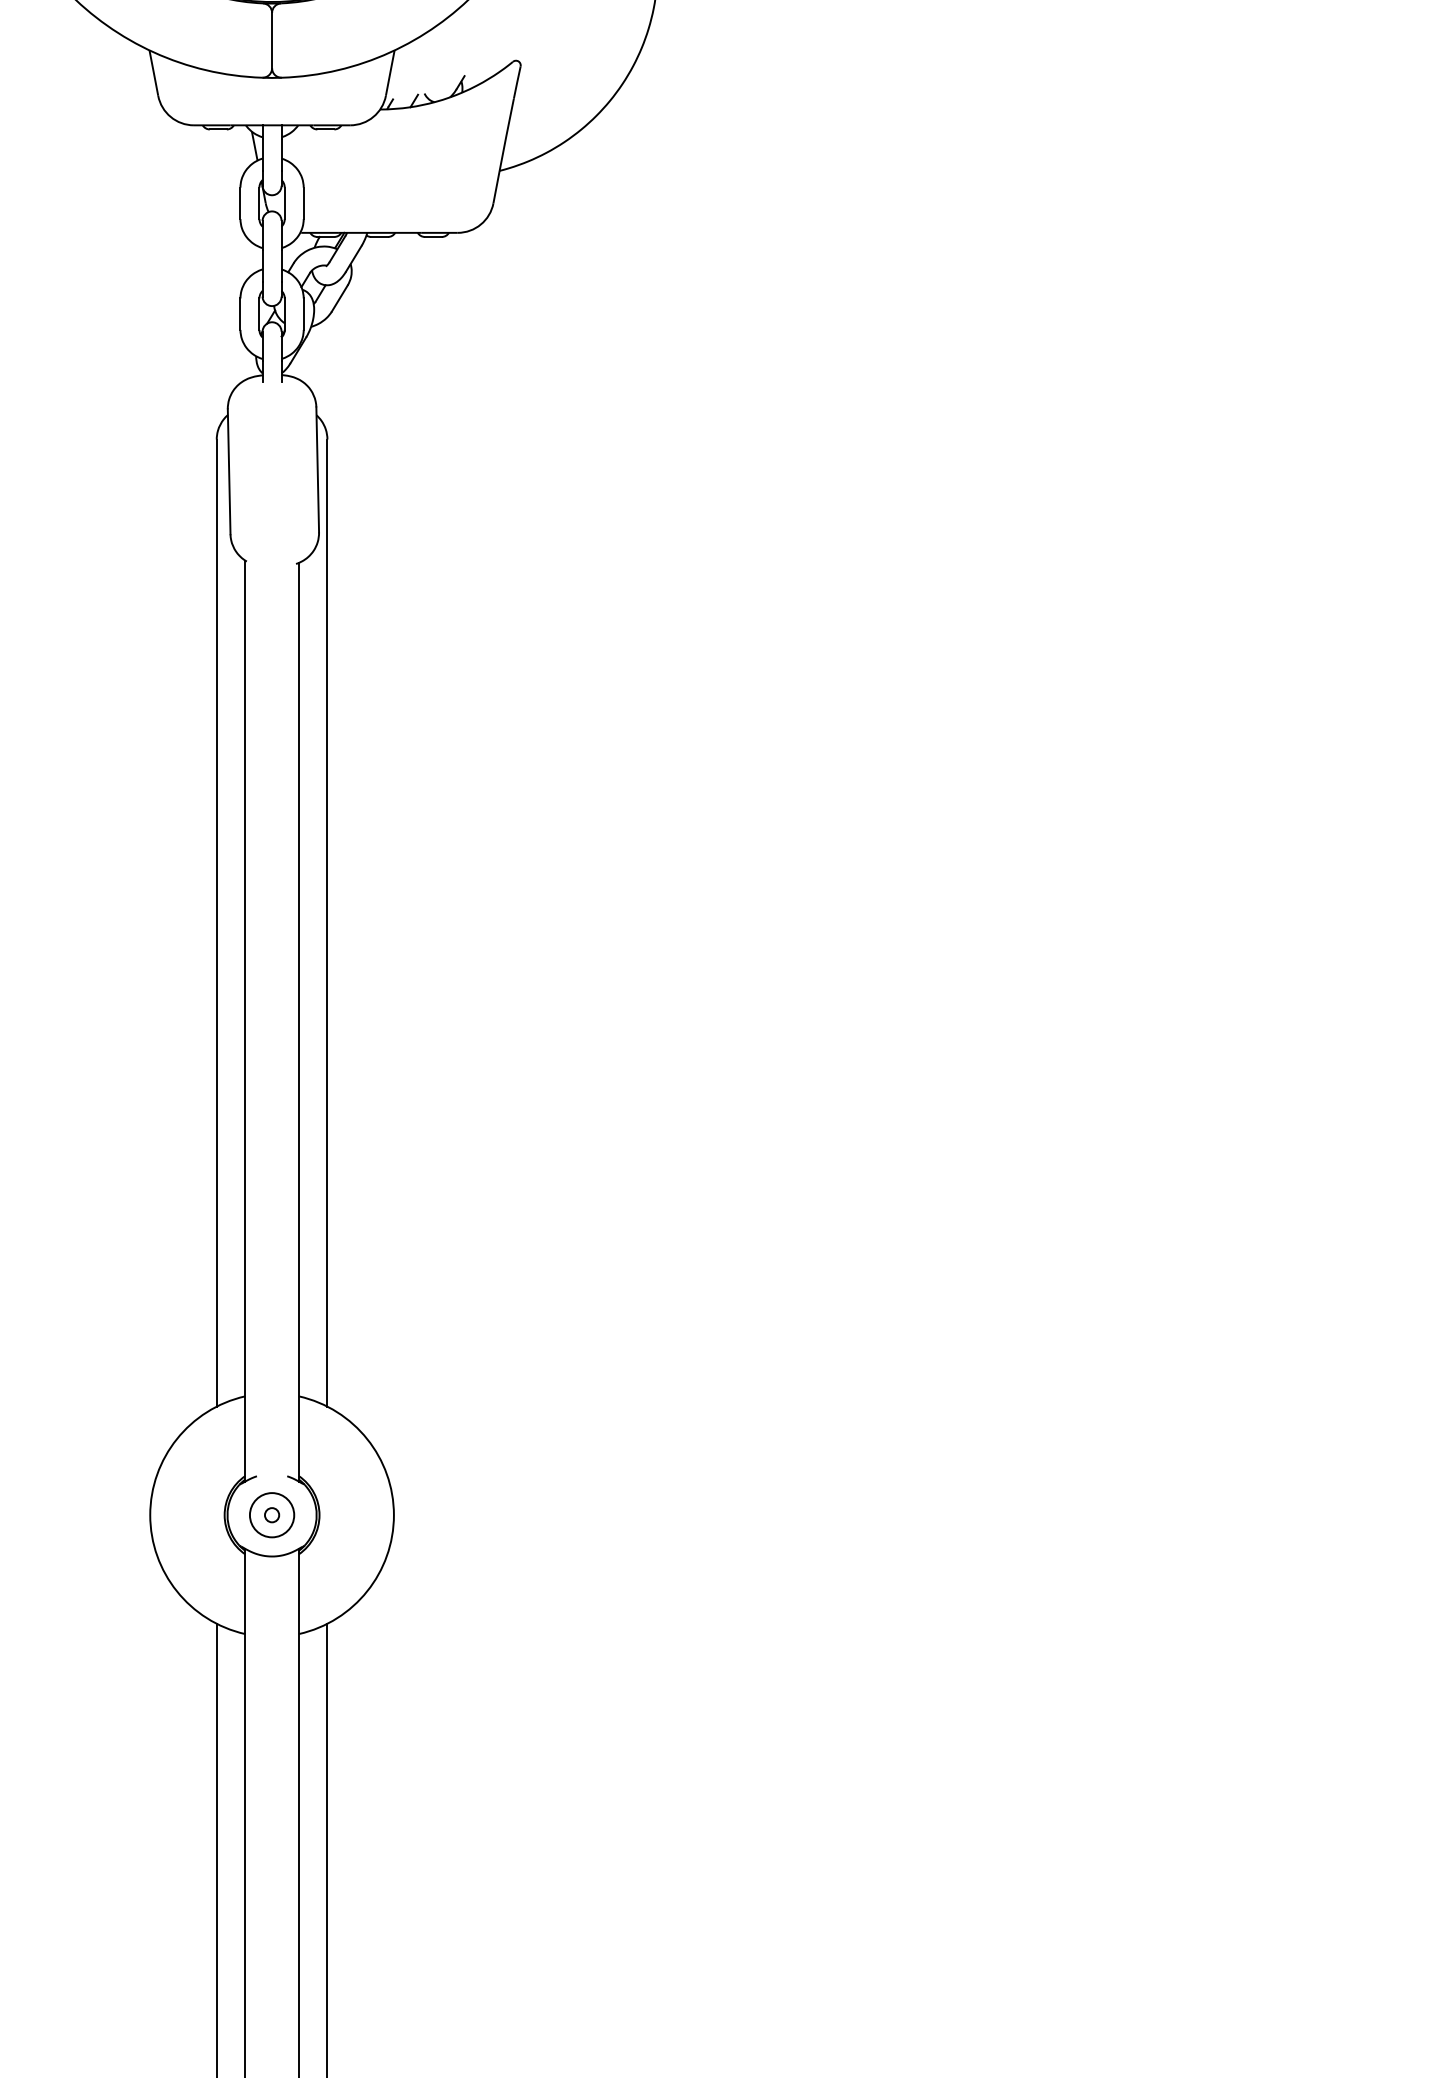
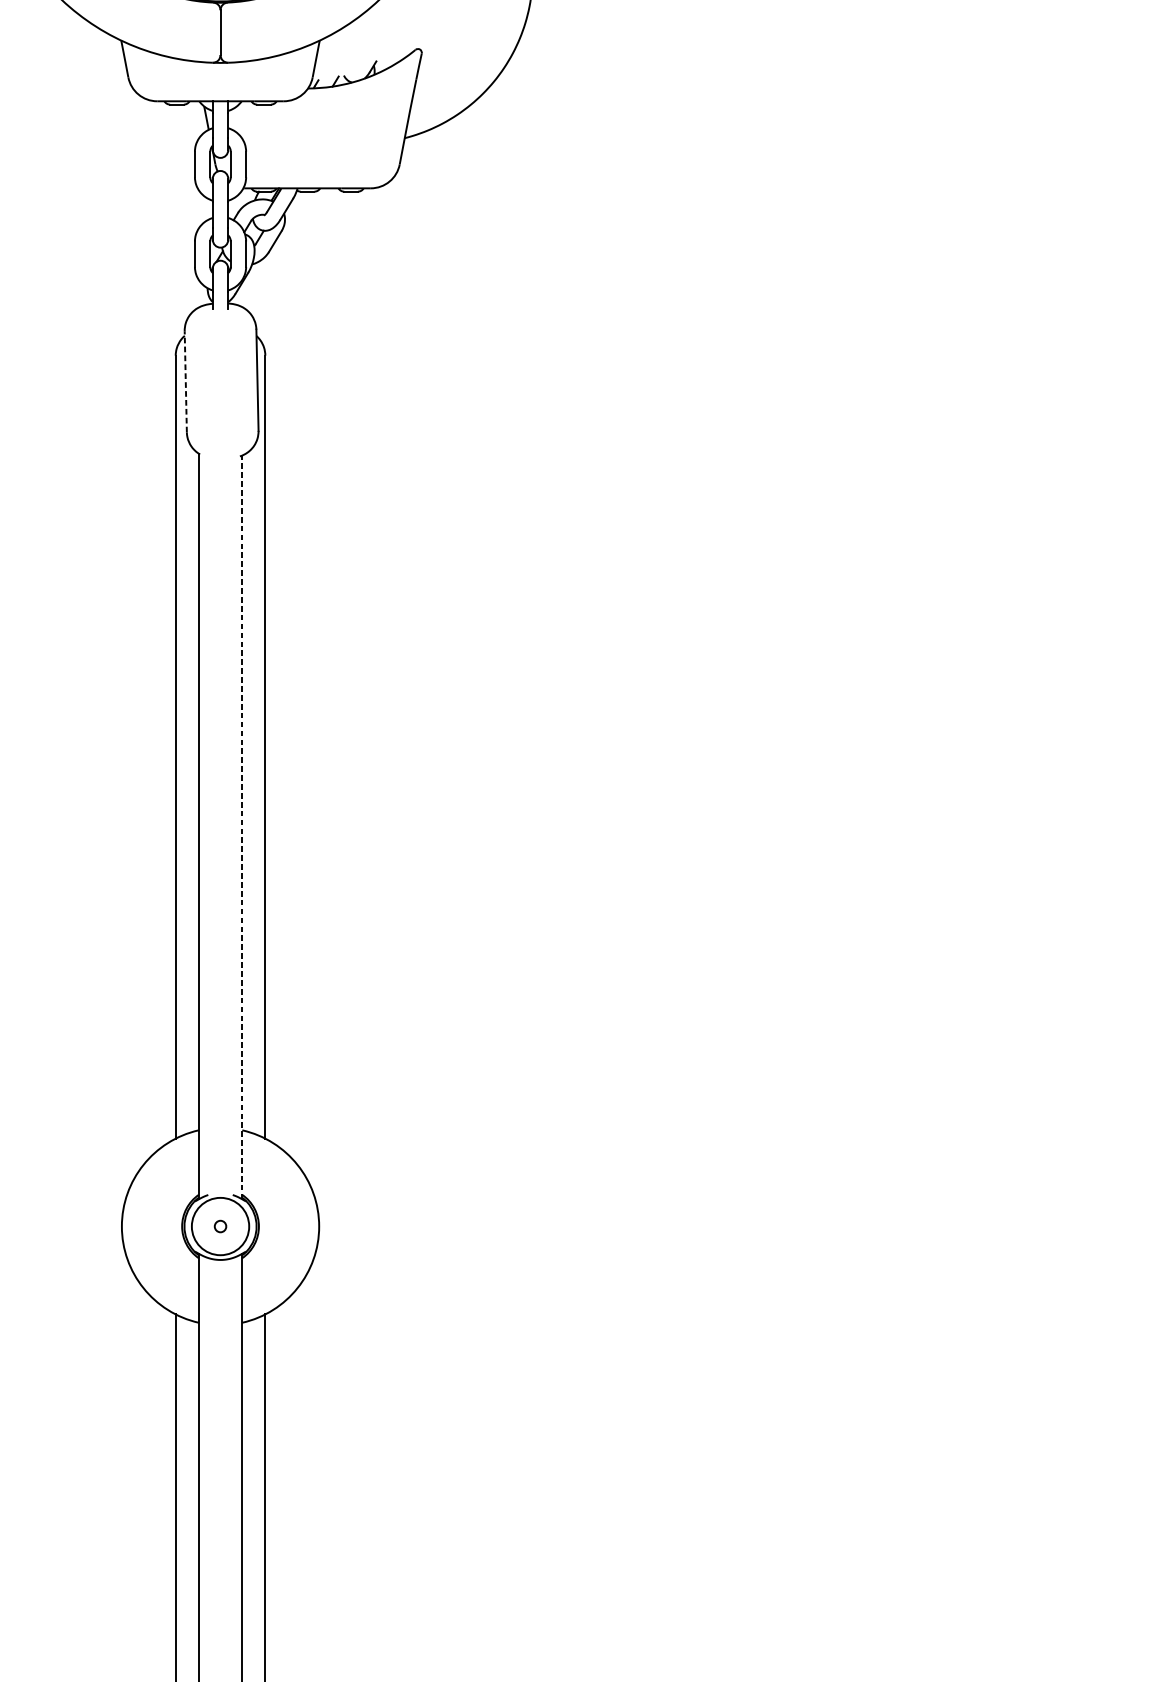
line: (229, 471) -> (186, 381), solid -> dashed
line: (298, 1021) -> (241, 826), solid -> dashed
circle: (271, 1515) -> (220, 1226), size x1.6

